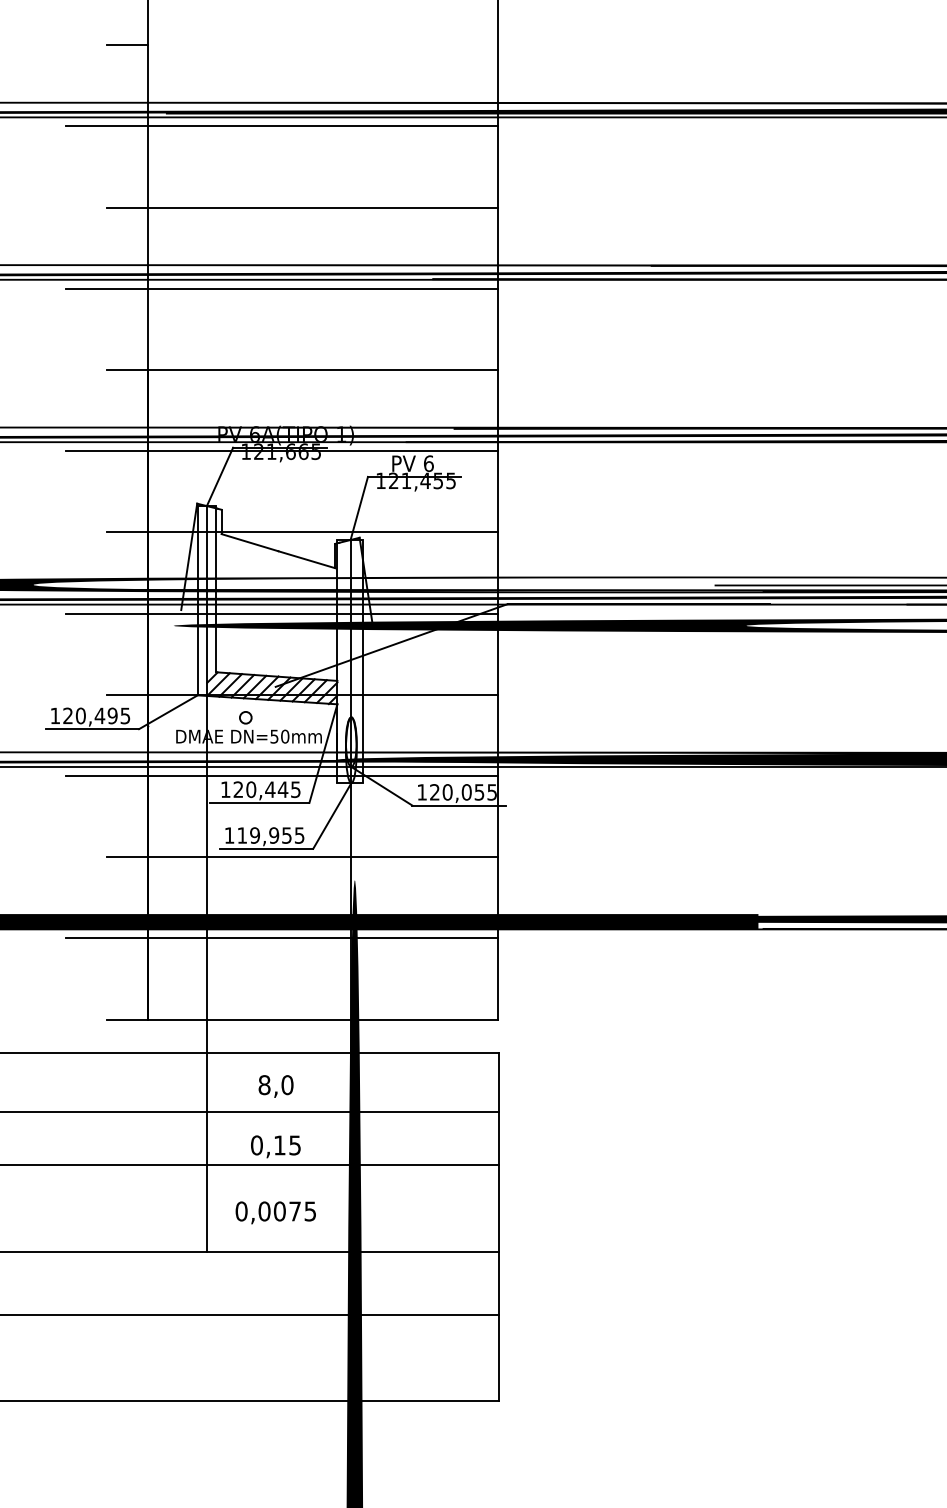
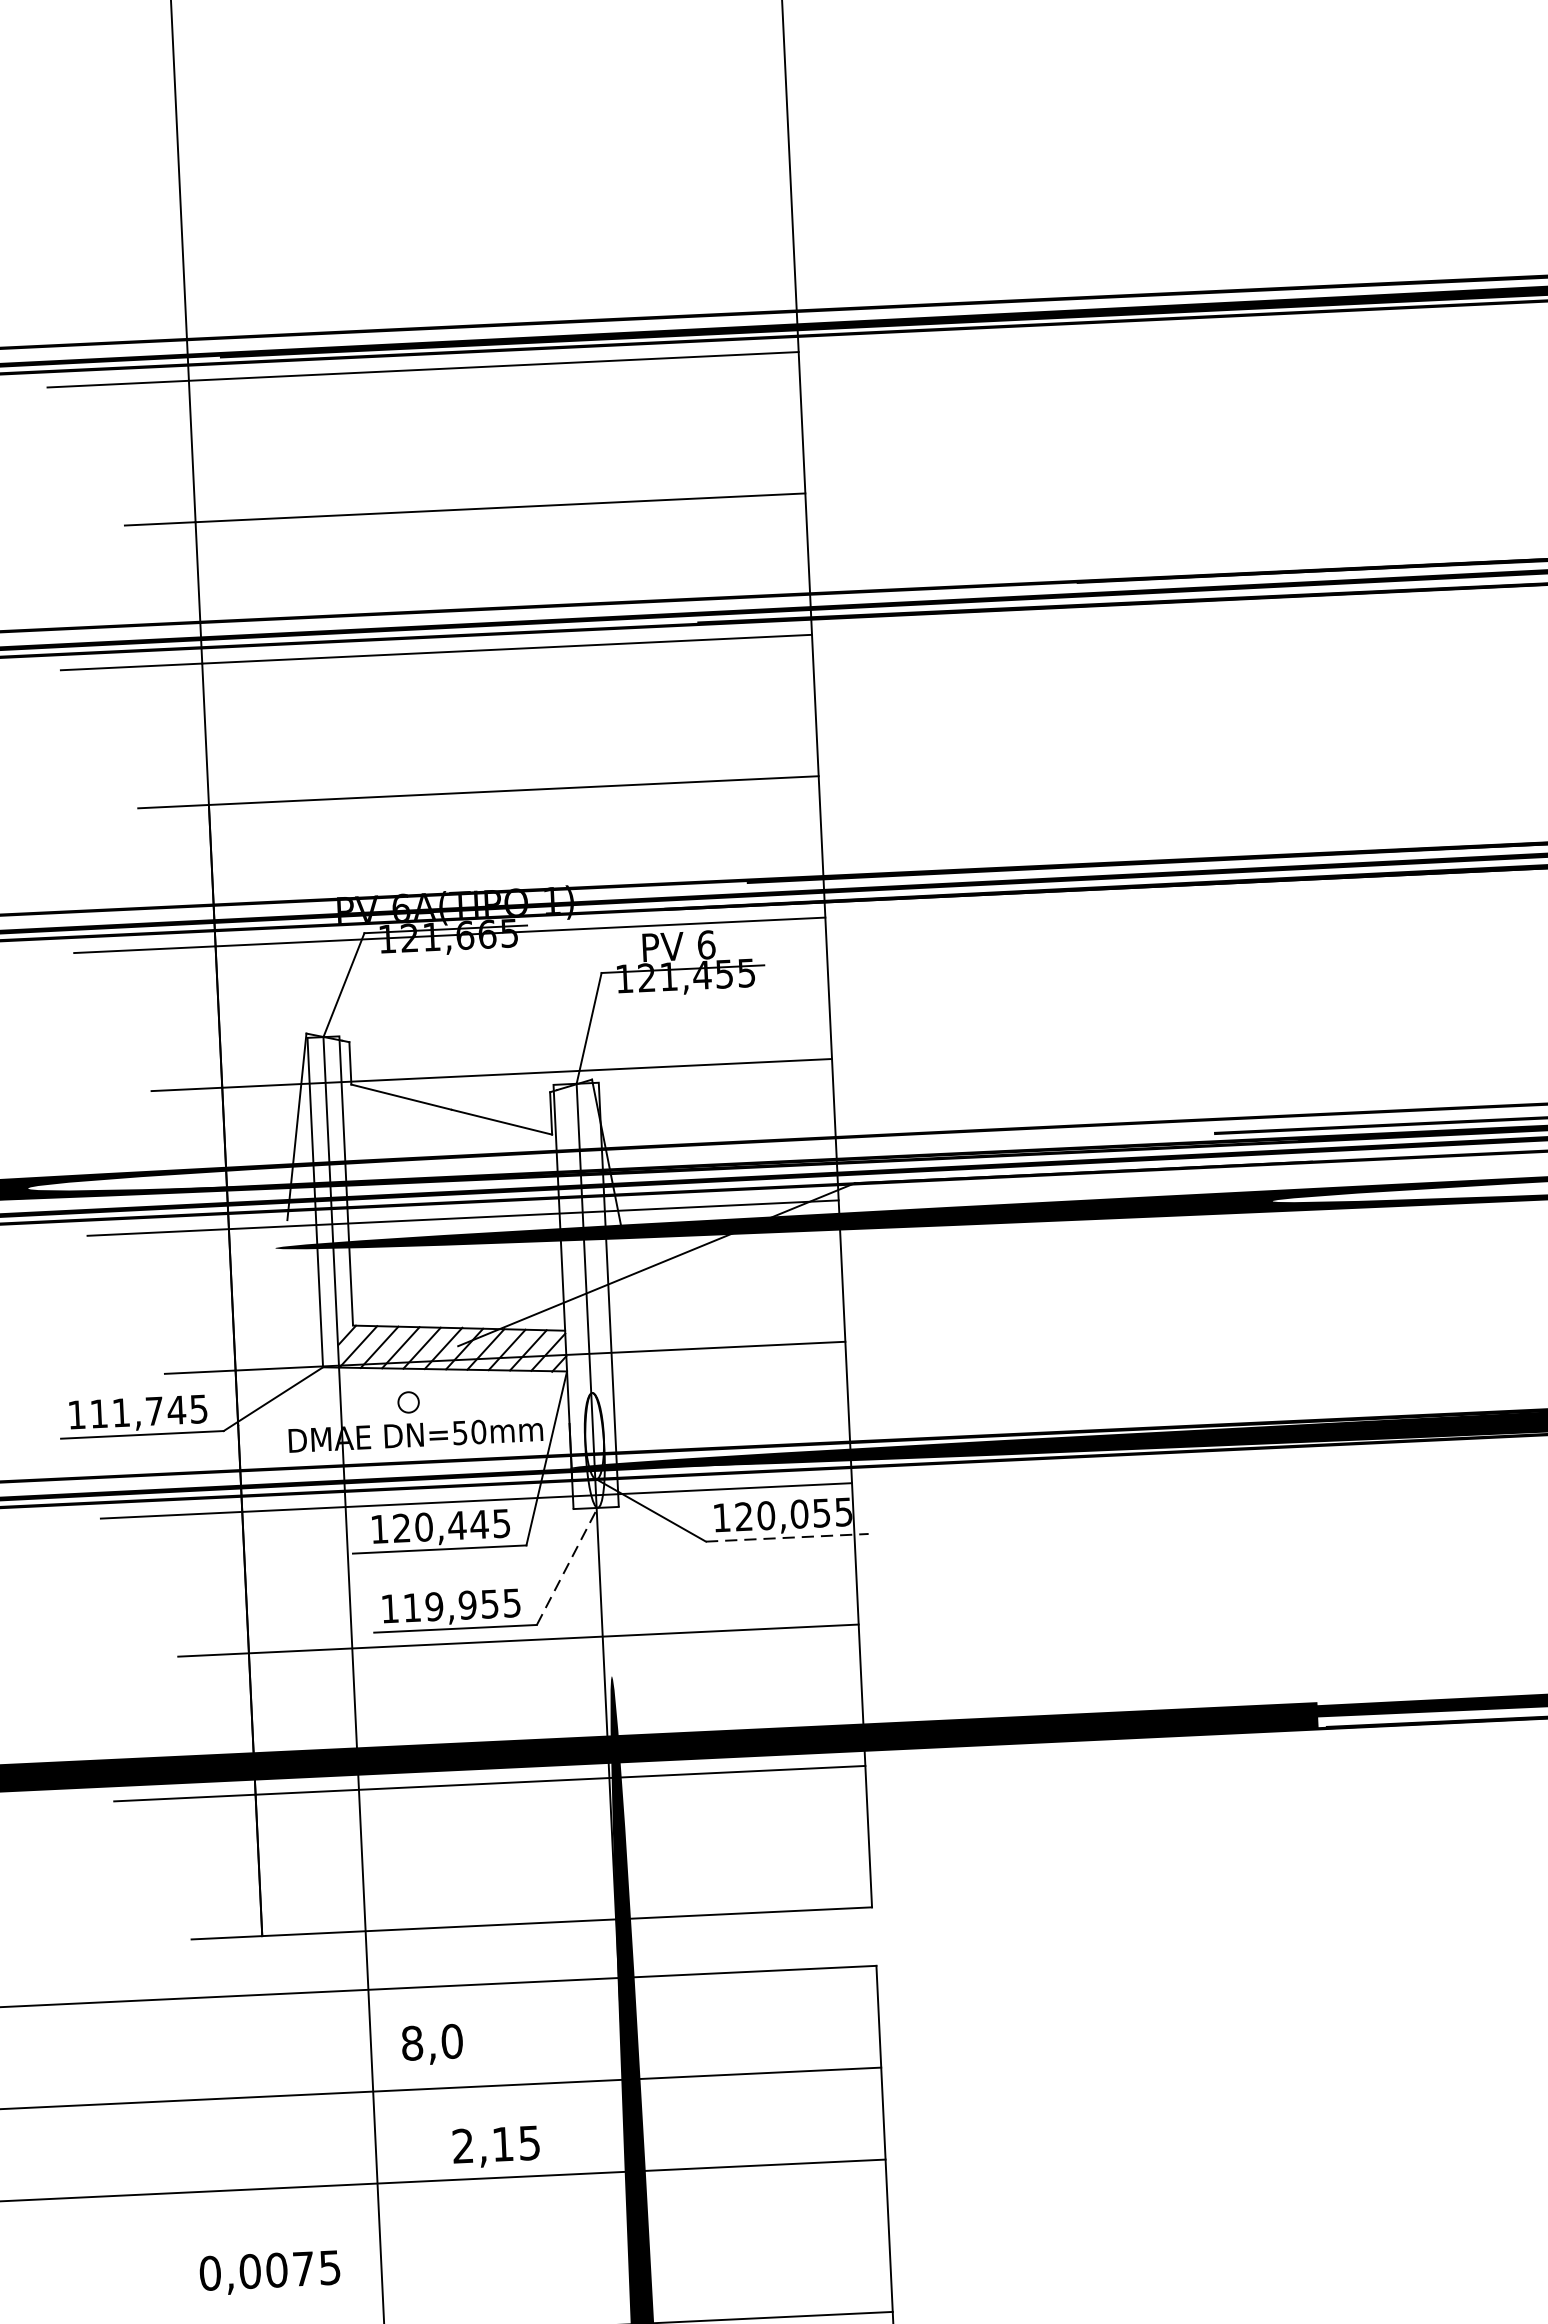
line: (126, 45) -> (145, 241), removed
text: (90, 715) -> (138, 1411), 120,495 -> 111,745
line: (459, 805) -> (787, 1537), solid -> dashed
line: (332, 816) -> (567, 1567), solid -> dashed
text: (275, 1086) -> (431, 2044), moved
text: (256, 1145) -> (462, 2146), 0,15 -> 2,15
text: (275, 1212) -> (269, 2272), moved

